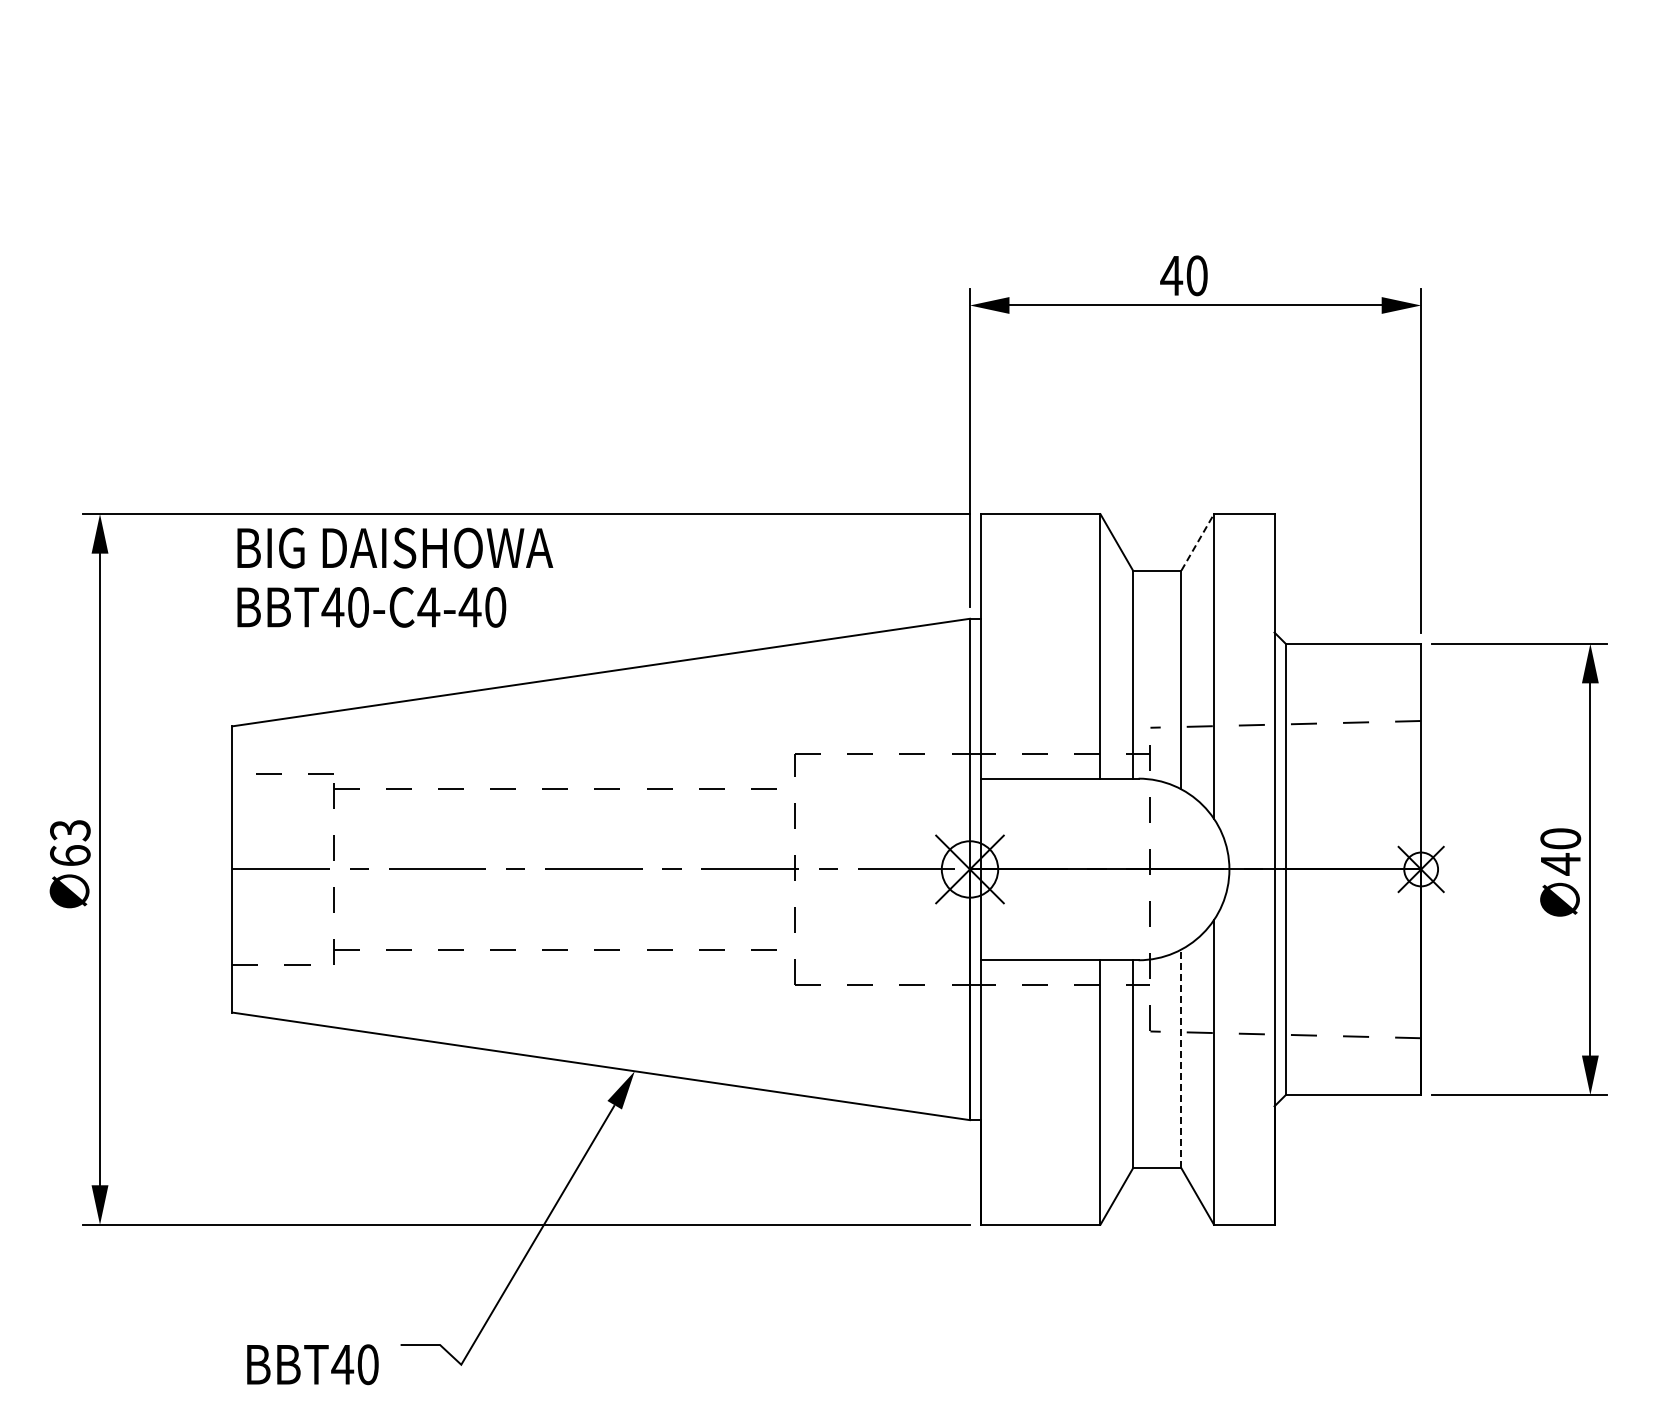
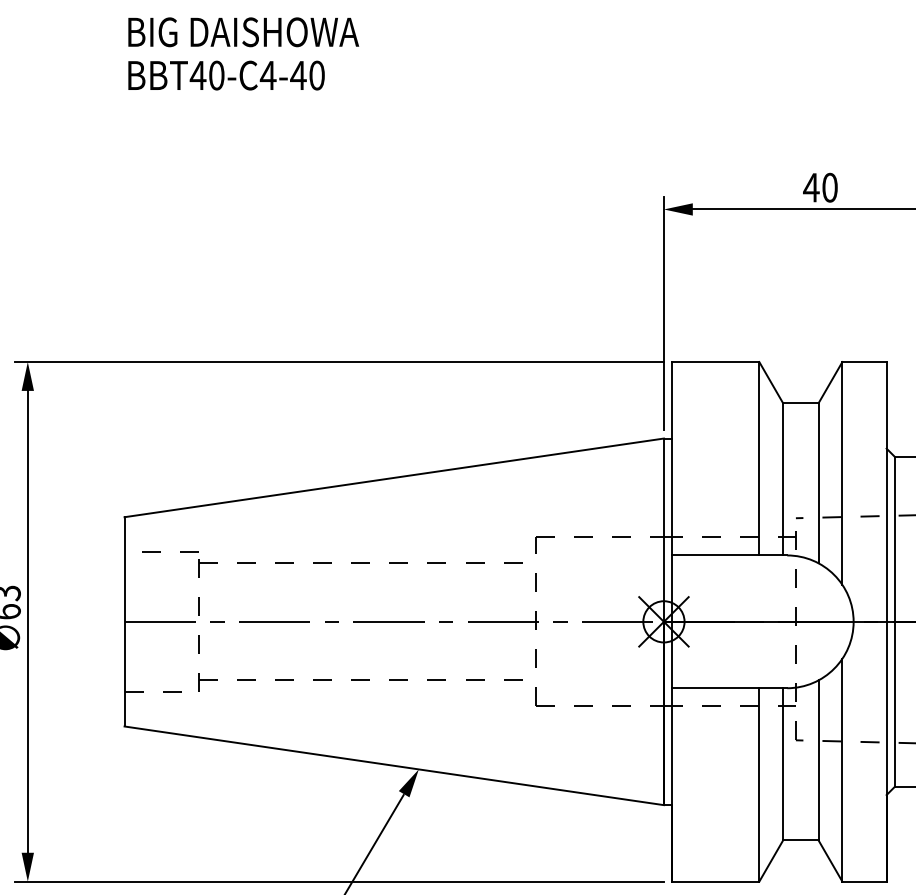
line: (1197, 542) -> (830, 382), dashed -> solid
text: (395, 577) -> (243, 53), moved
line: (1181, 1058) -> (818, 760), dashed -> solid

